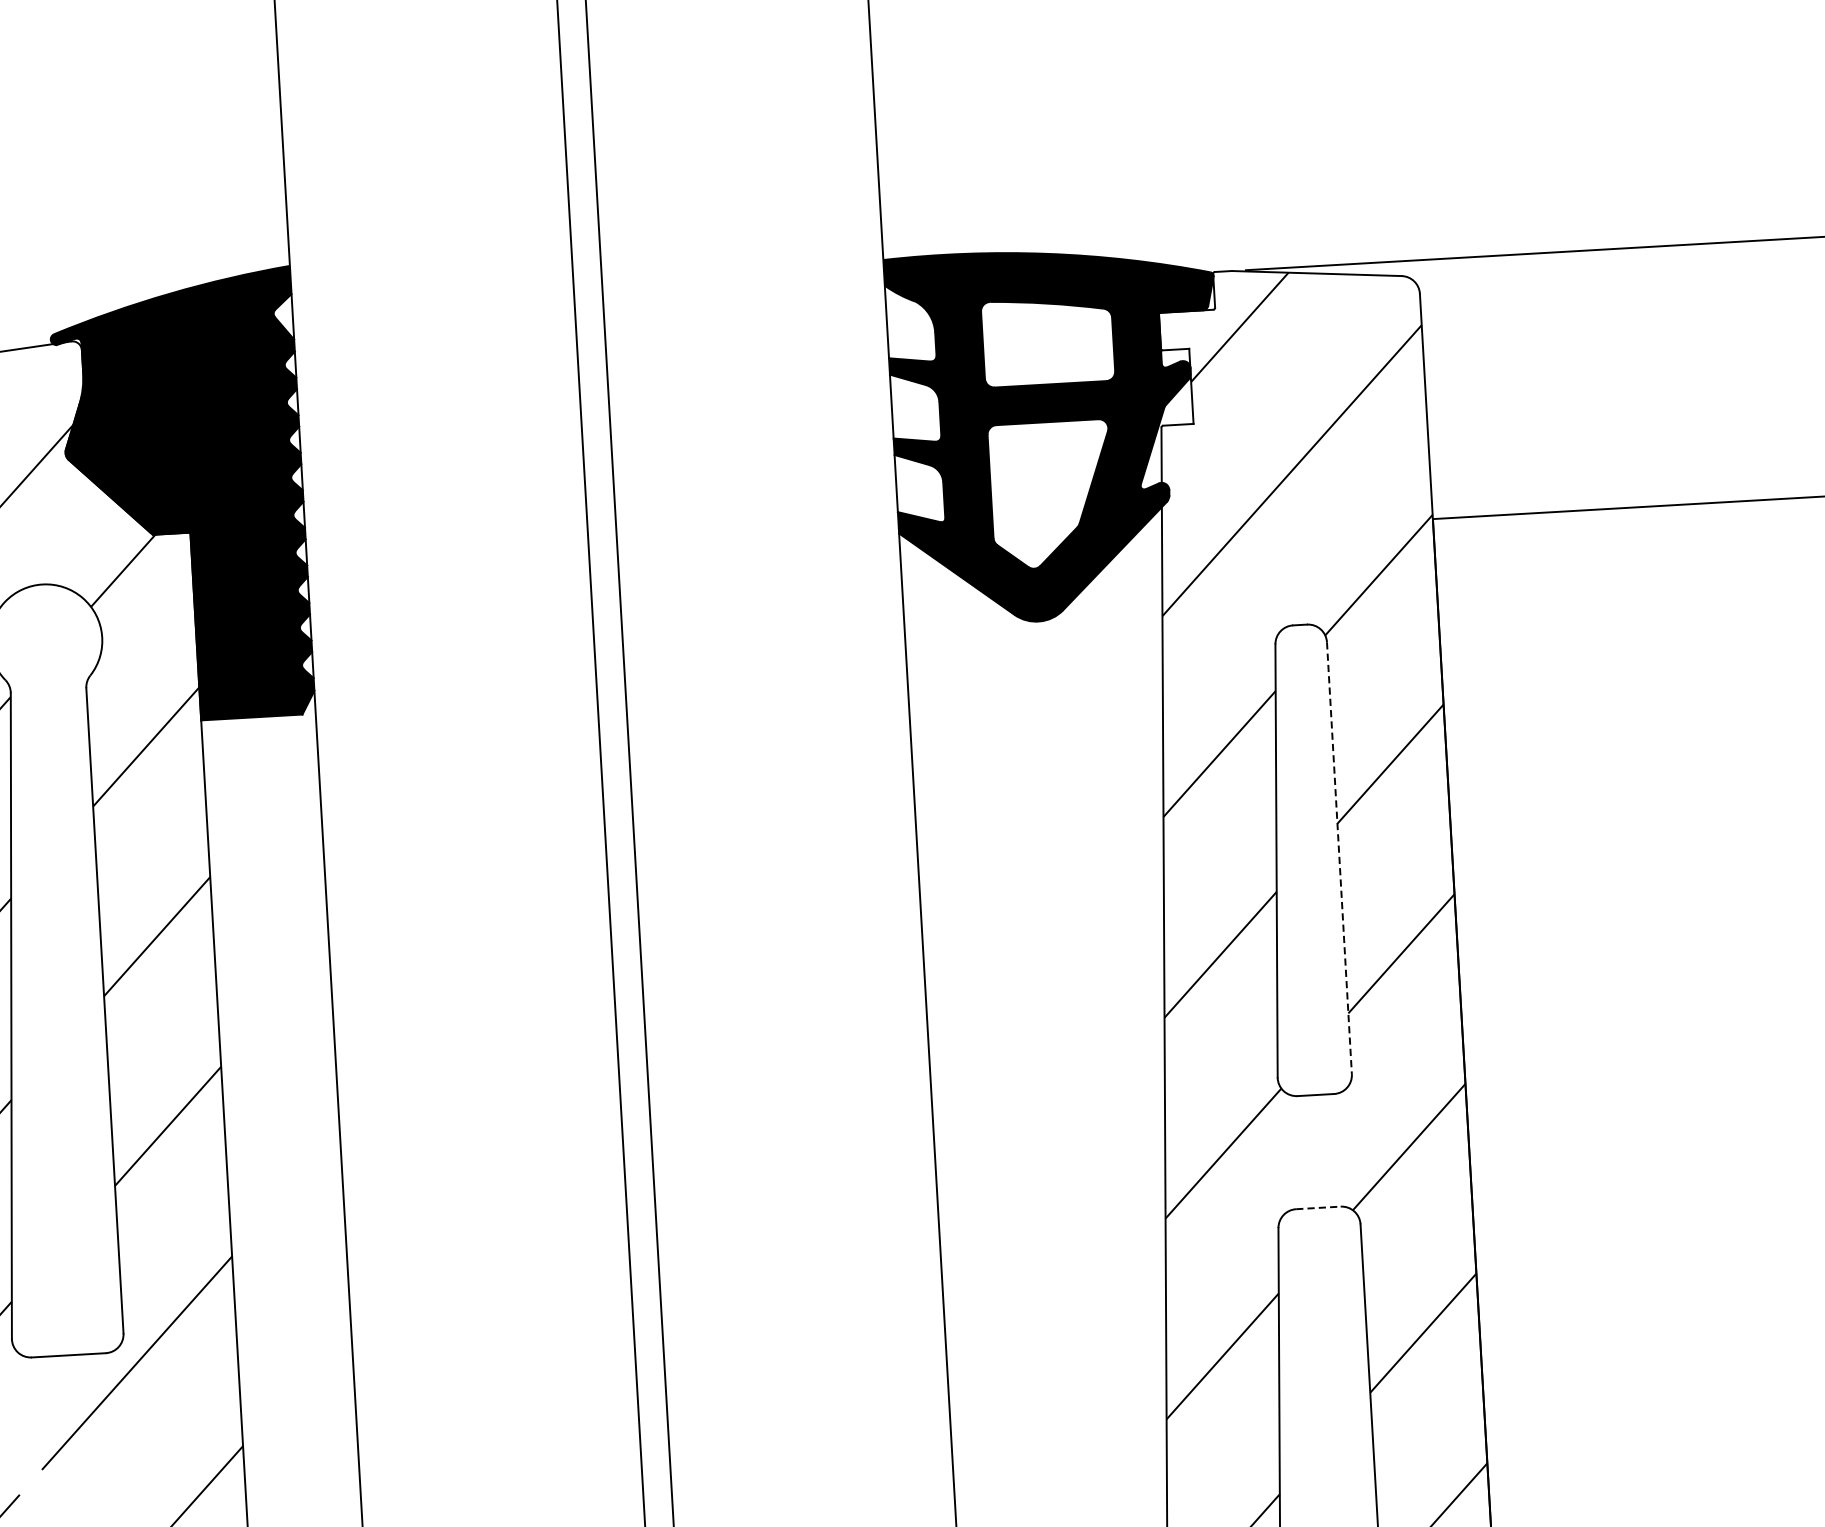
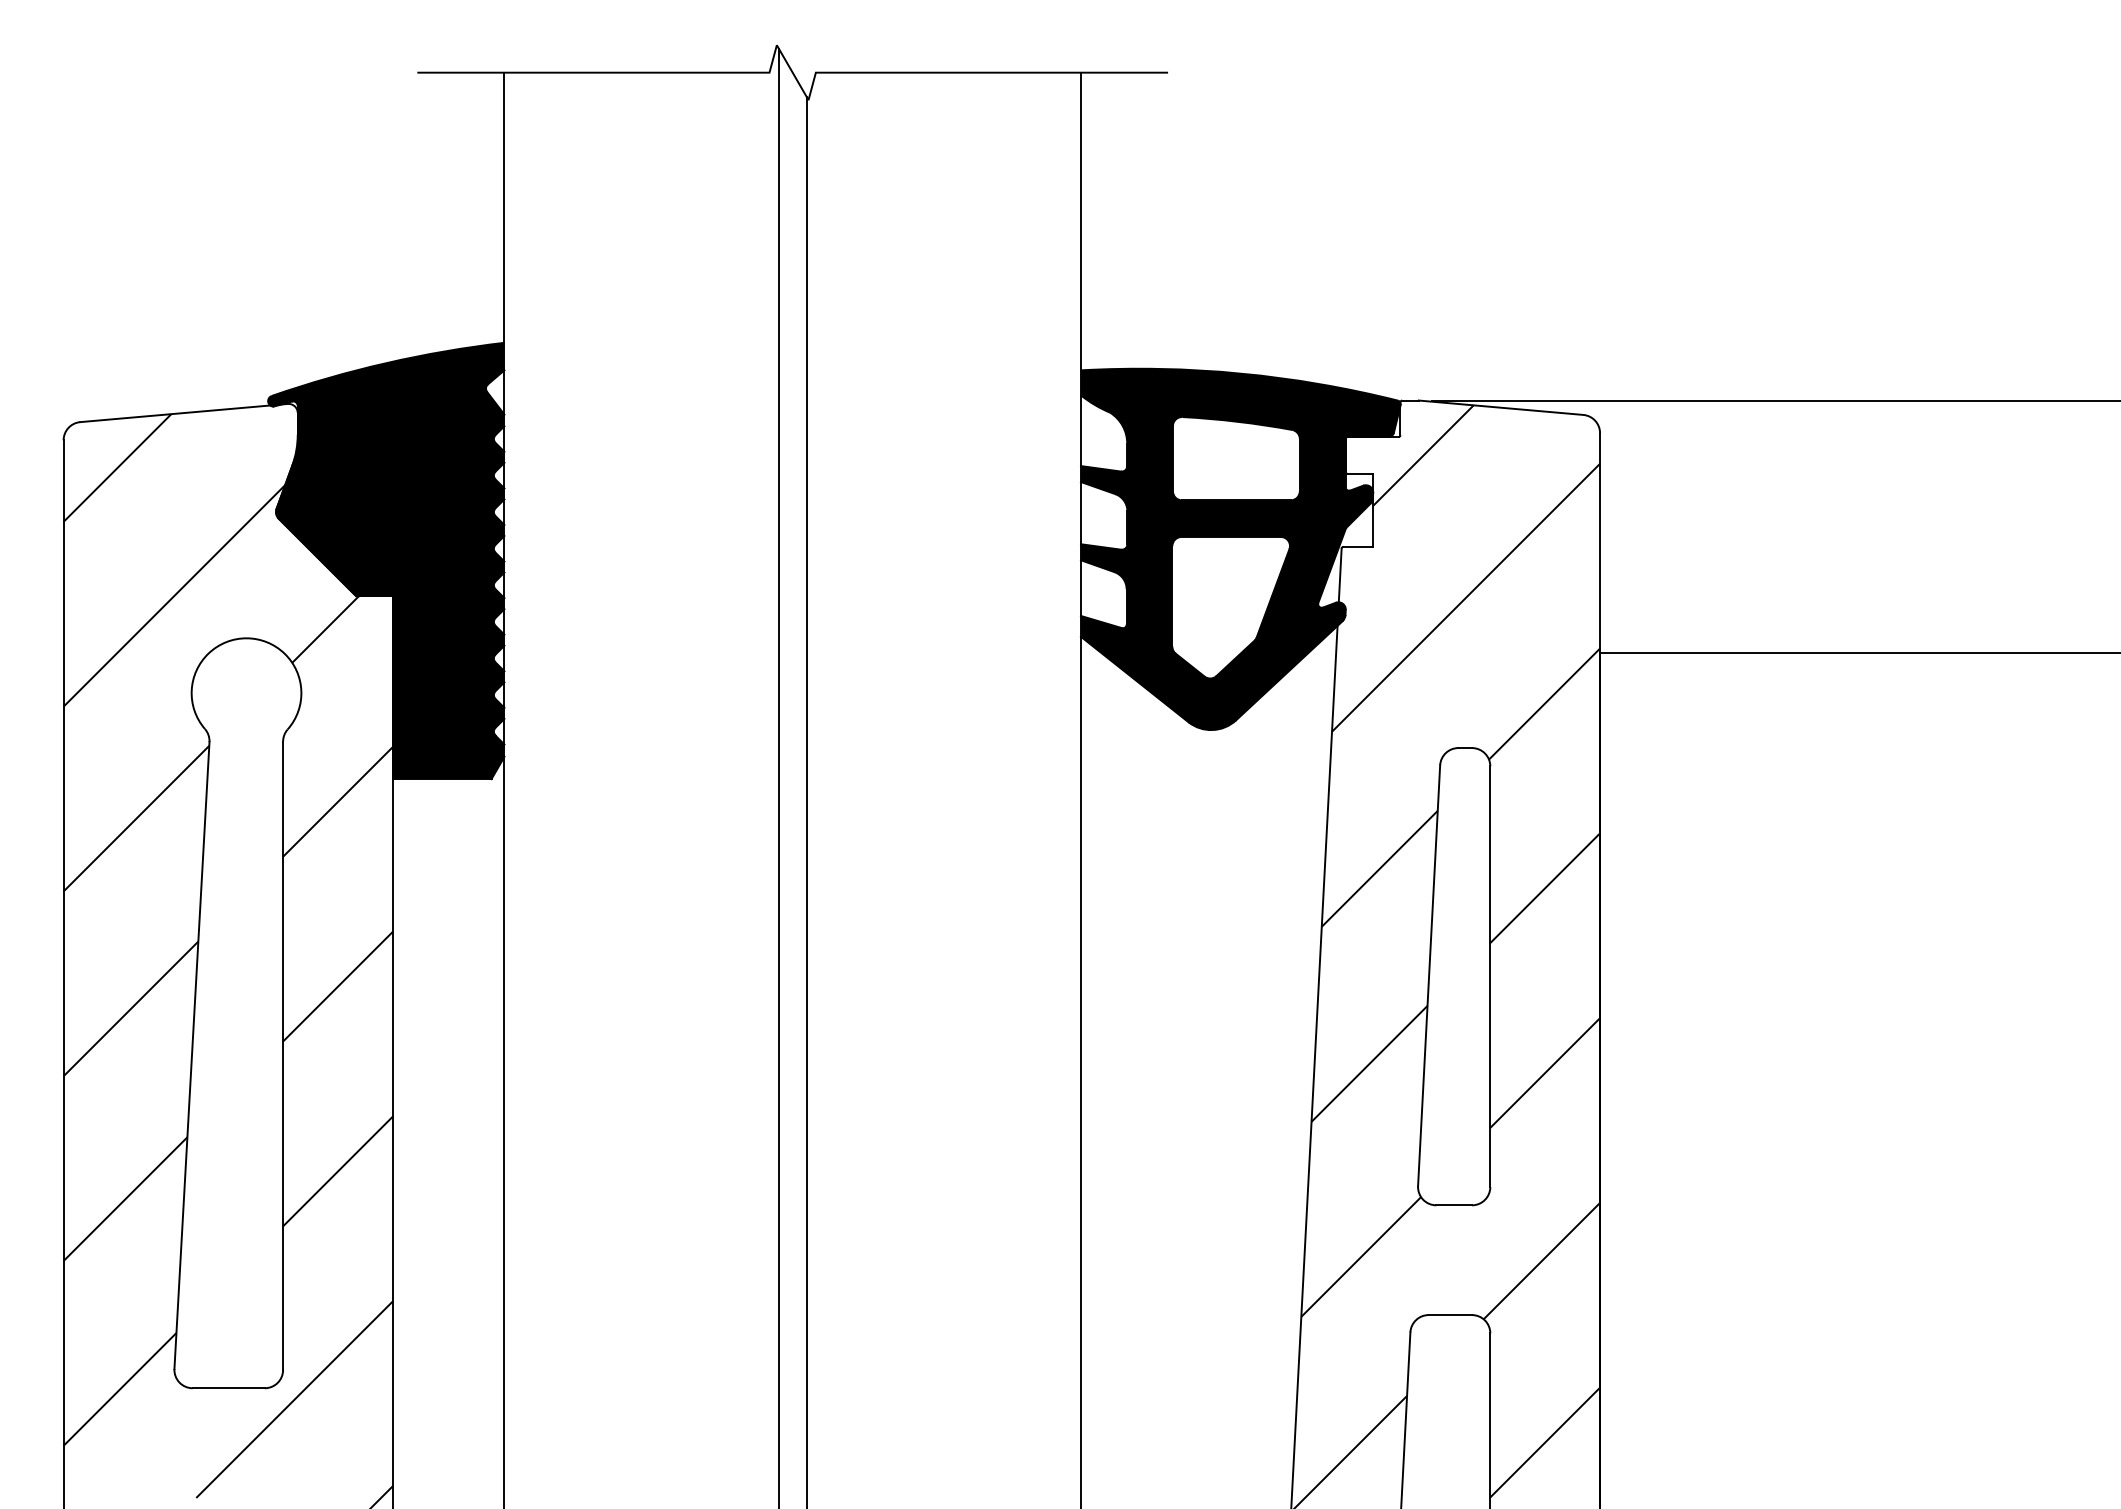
line: (1339, 859) -> (1490, 977), dashed -> solid
line: (1318, 1208) -> (1450, 1315), dashed -> solid

